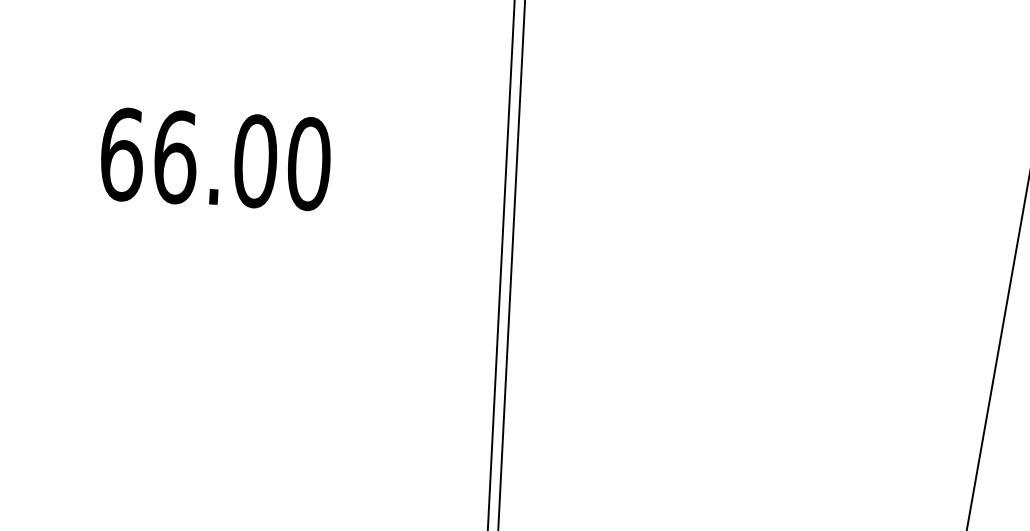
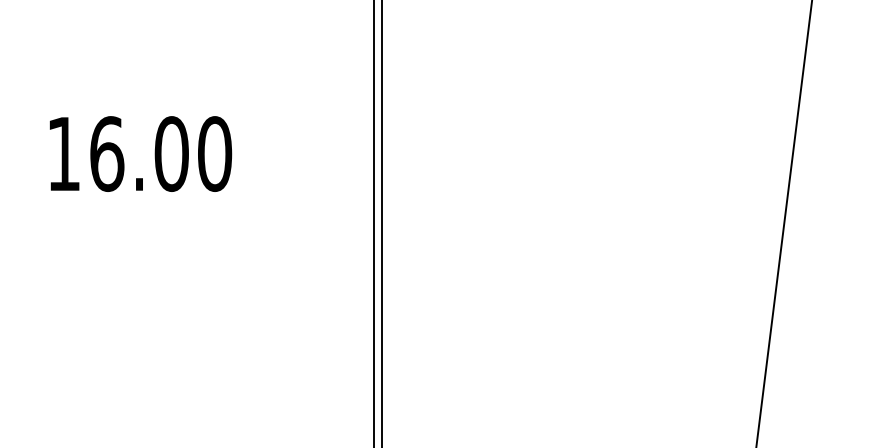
text: (122, 153) -> (64, 153), 66.00 -> 16.00

